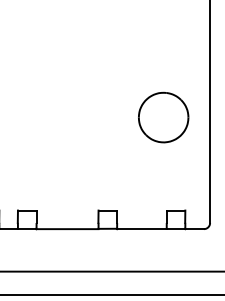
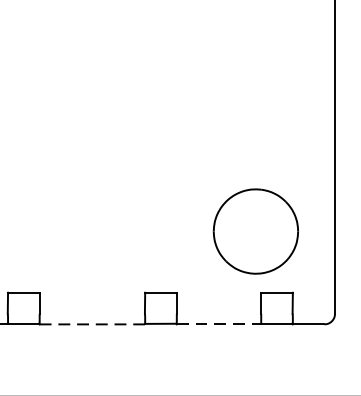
part: (163, 117) -> (255, 231), moved
line: (67, 229) -> (92, 324), solid -> dashed
line: (141, 229) -> (218, 324), solid -> dashed

